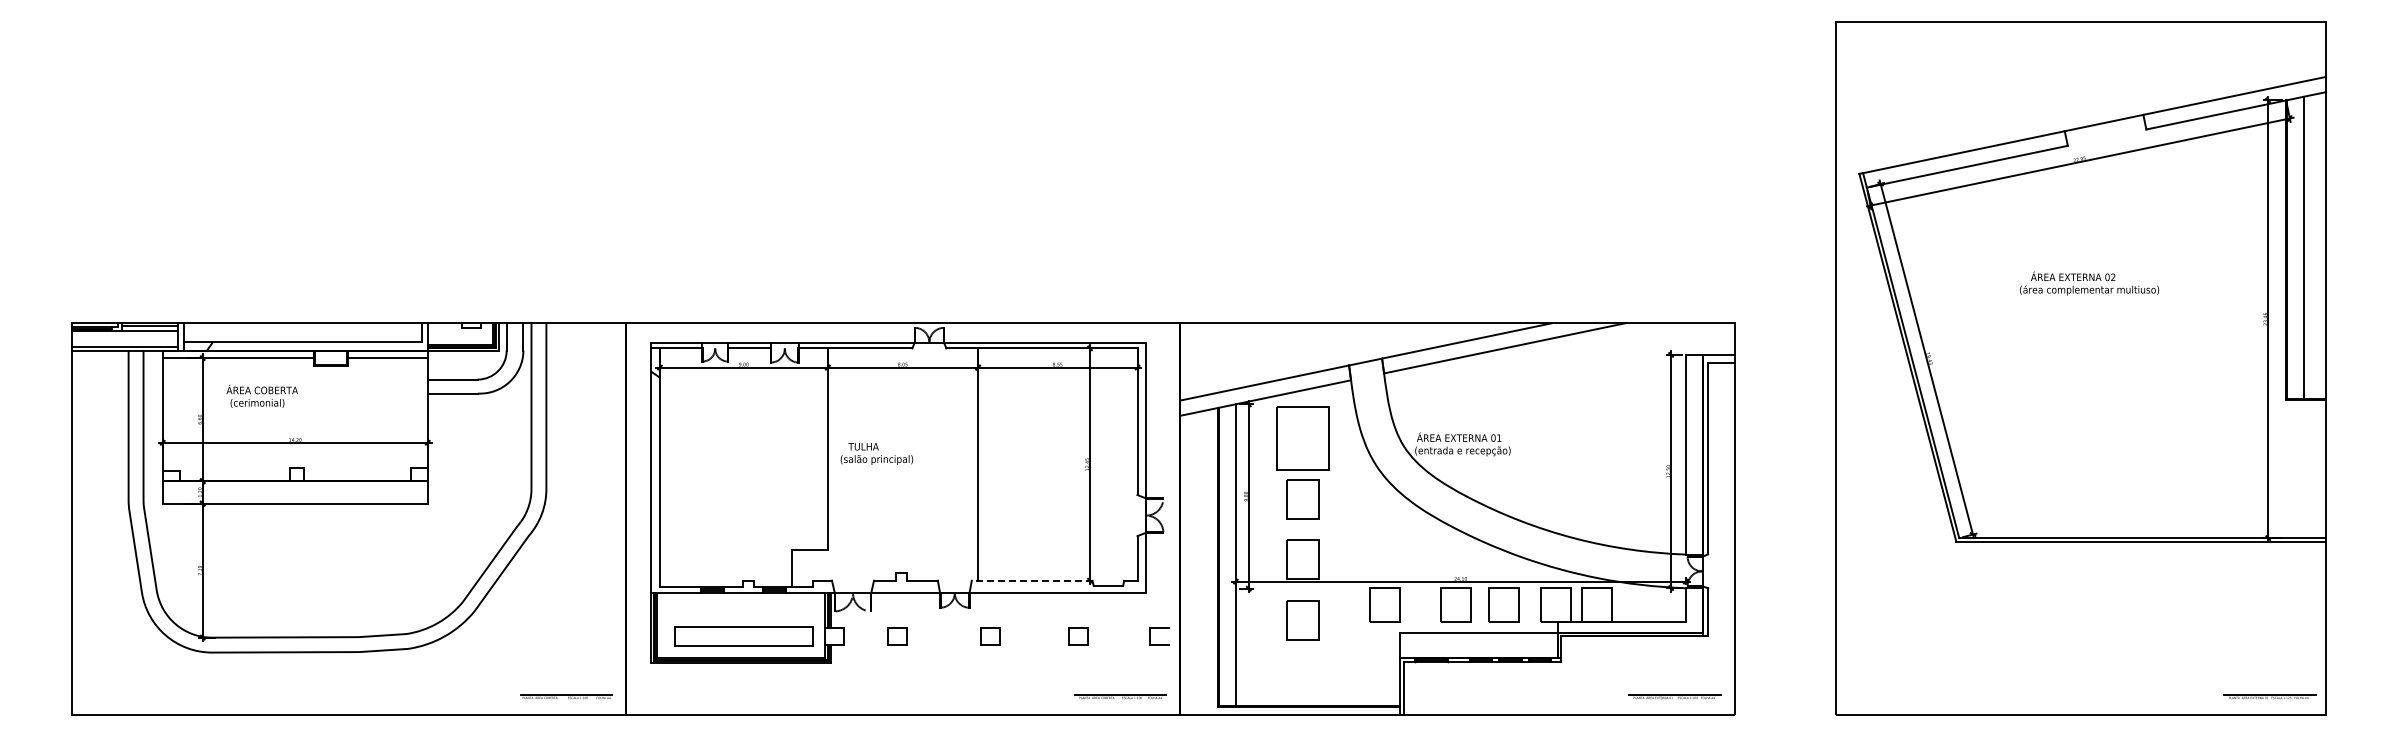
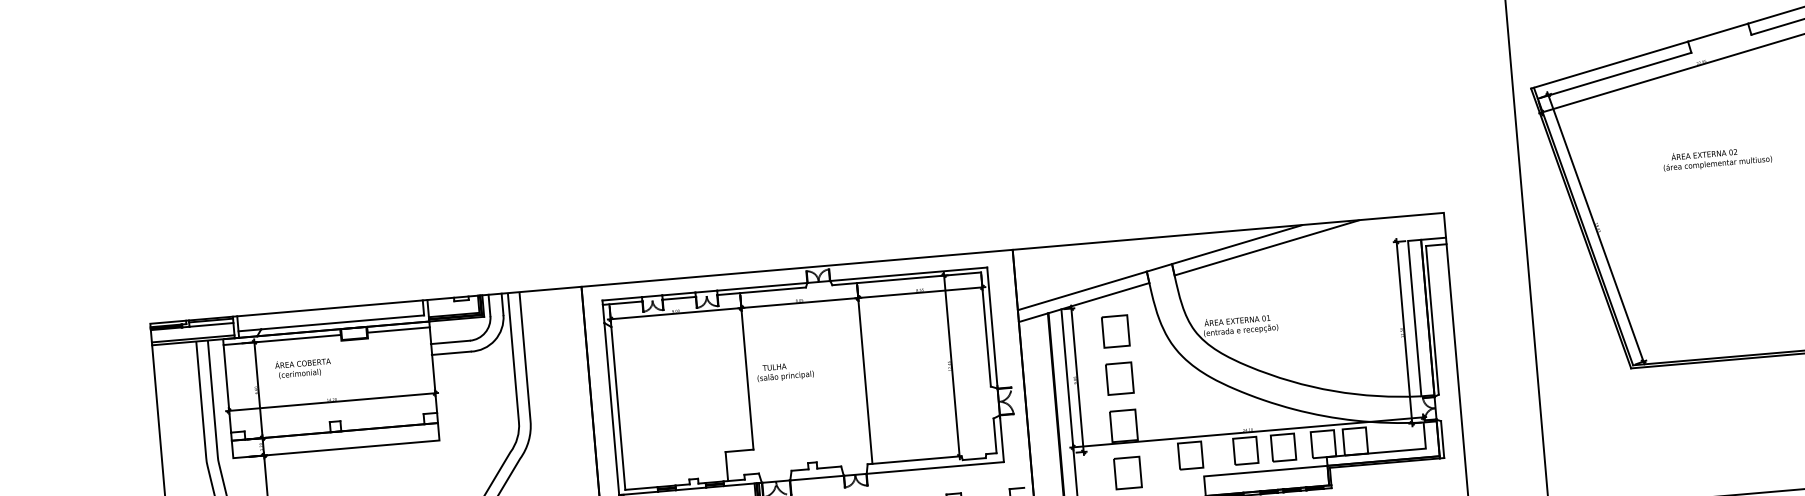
part: (1302, 438) -> (1115, 331), size x0.62
line: (1031, 580) -> (914, 460), dashed -> solid

